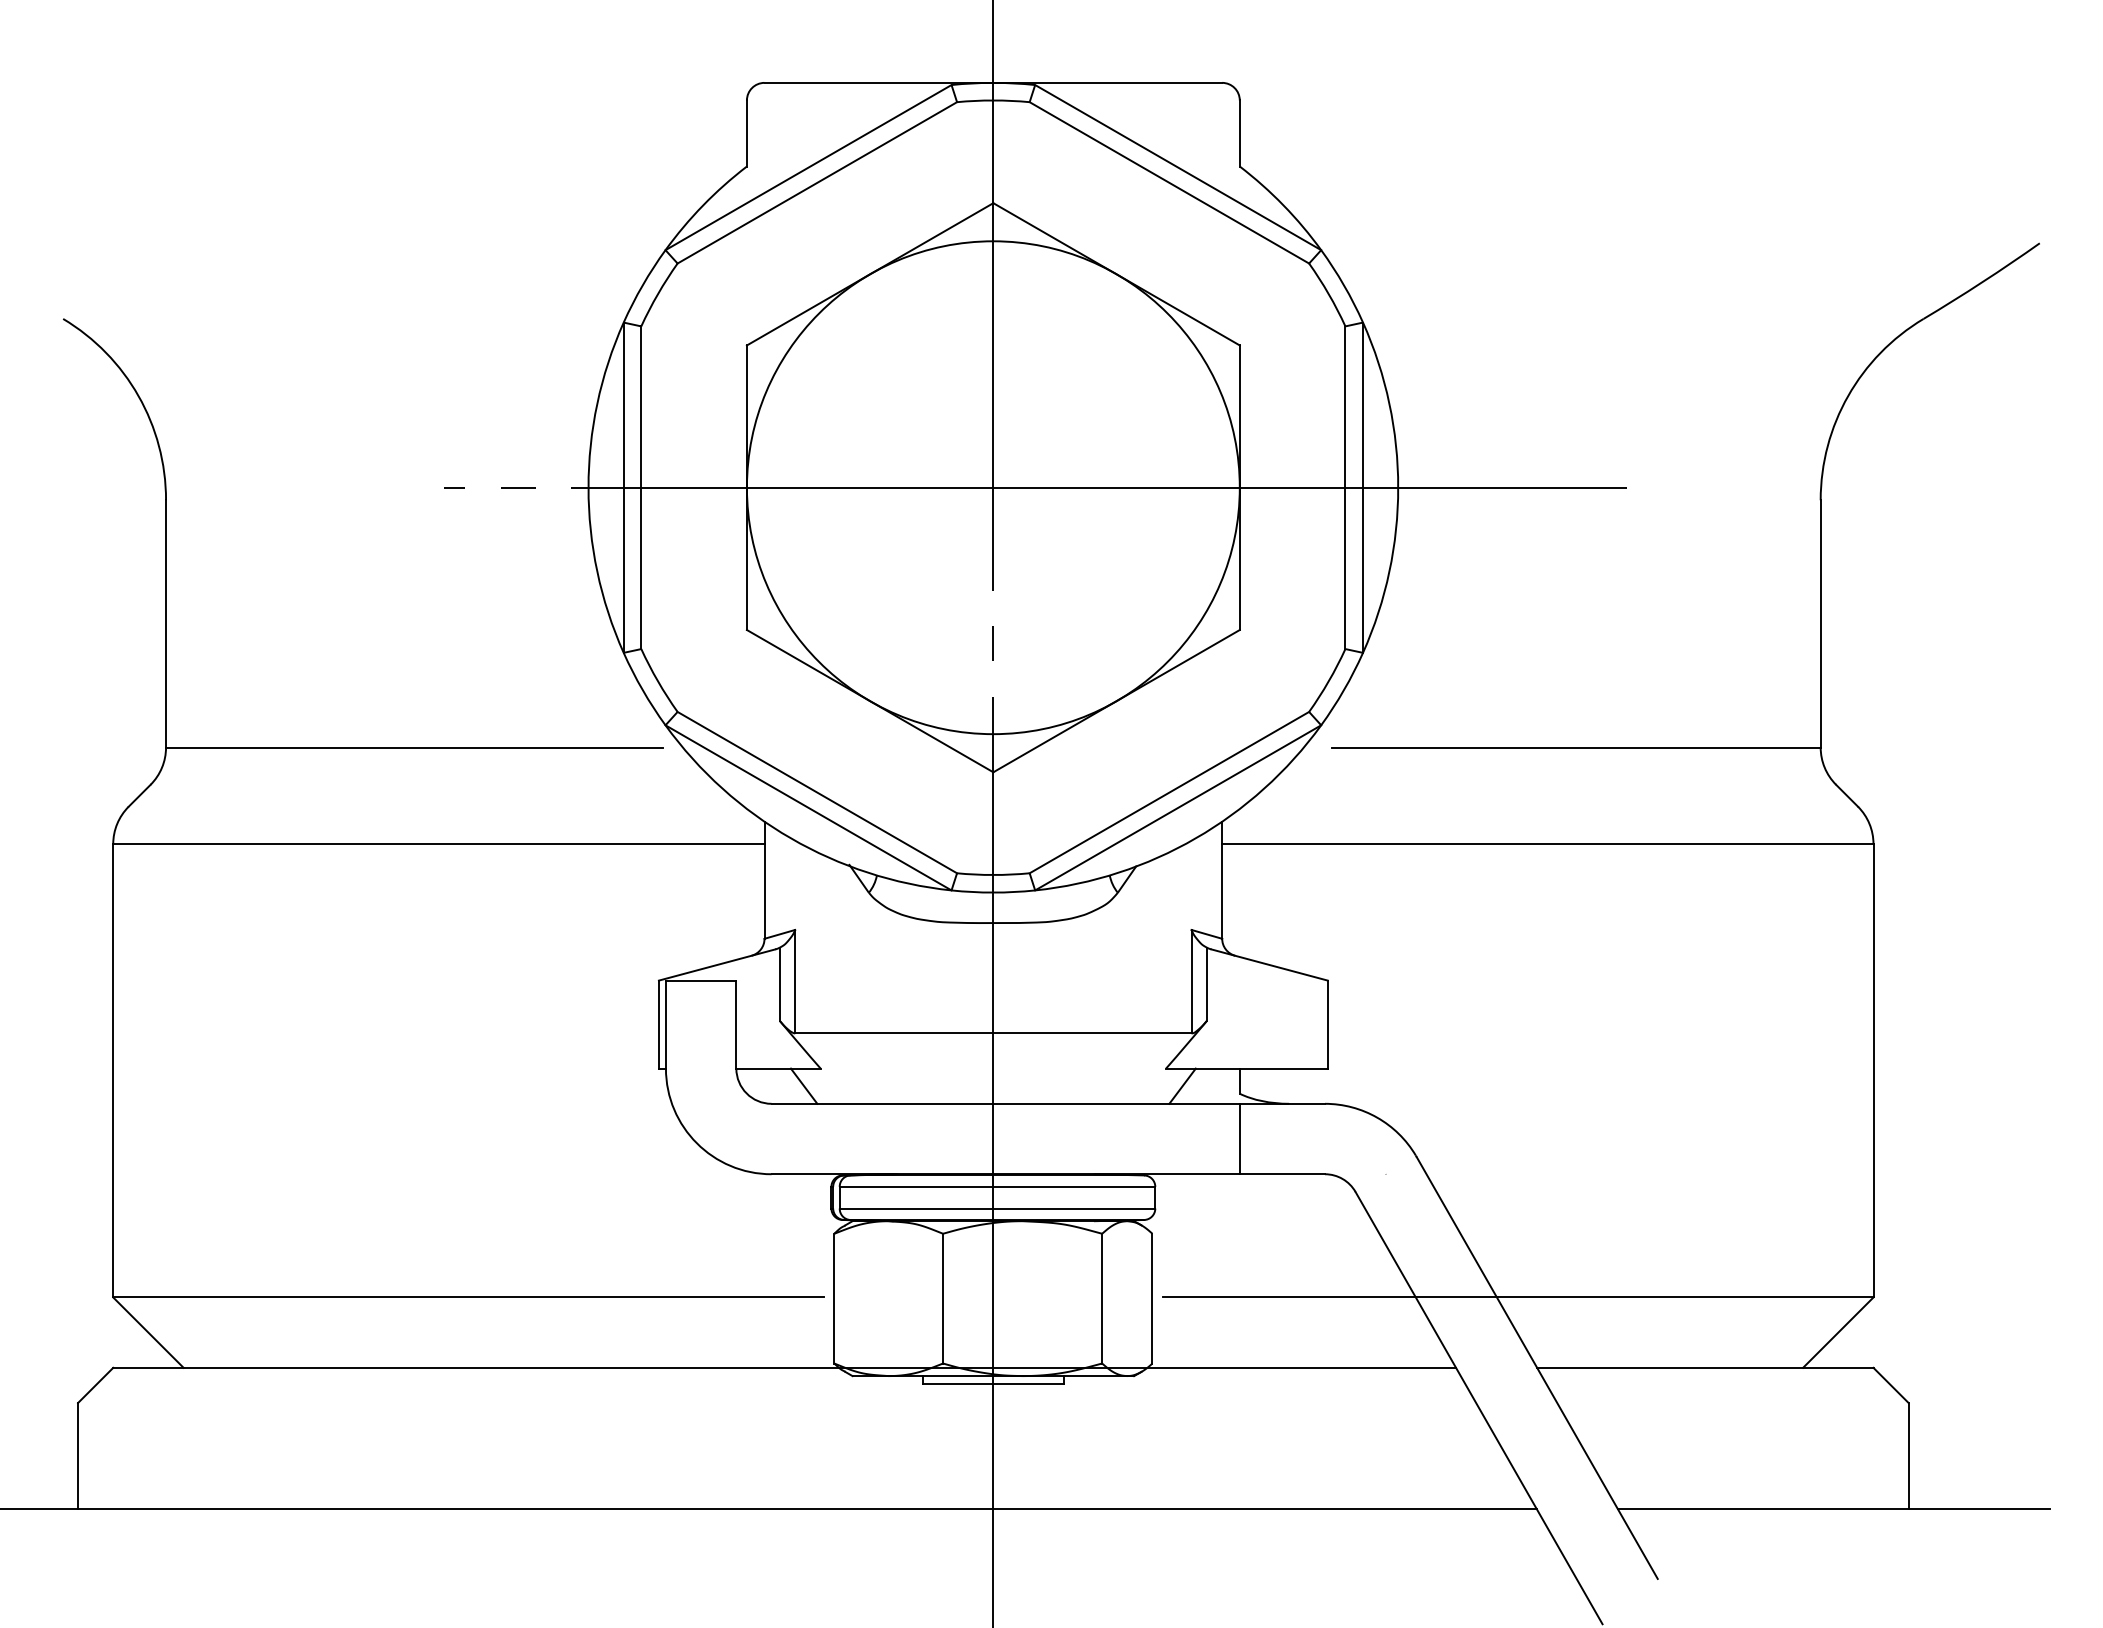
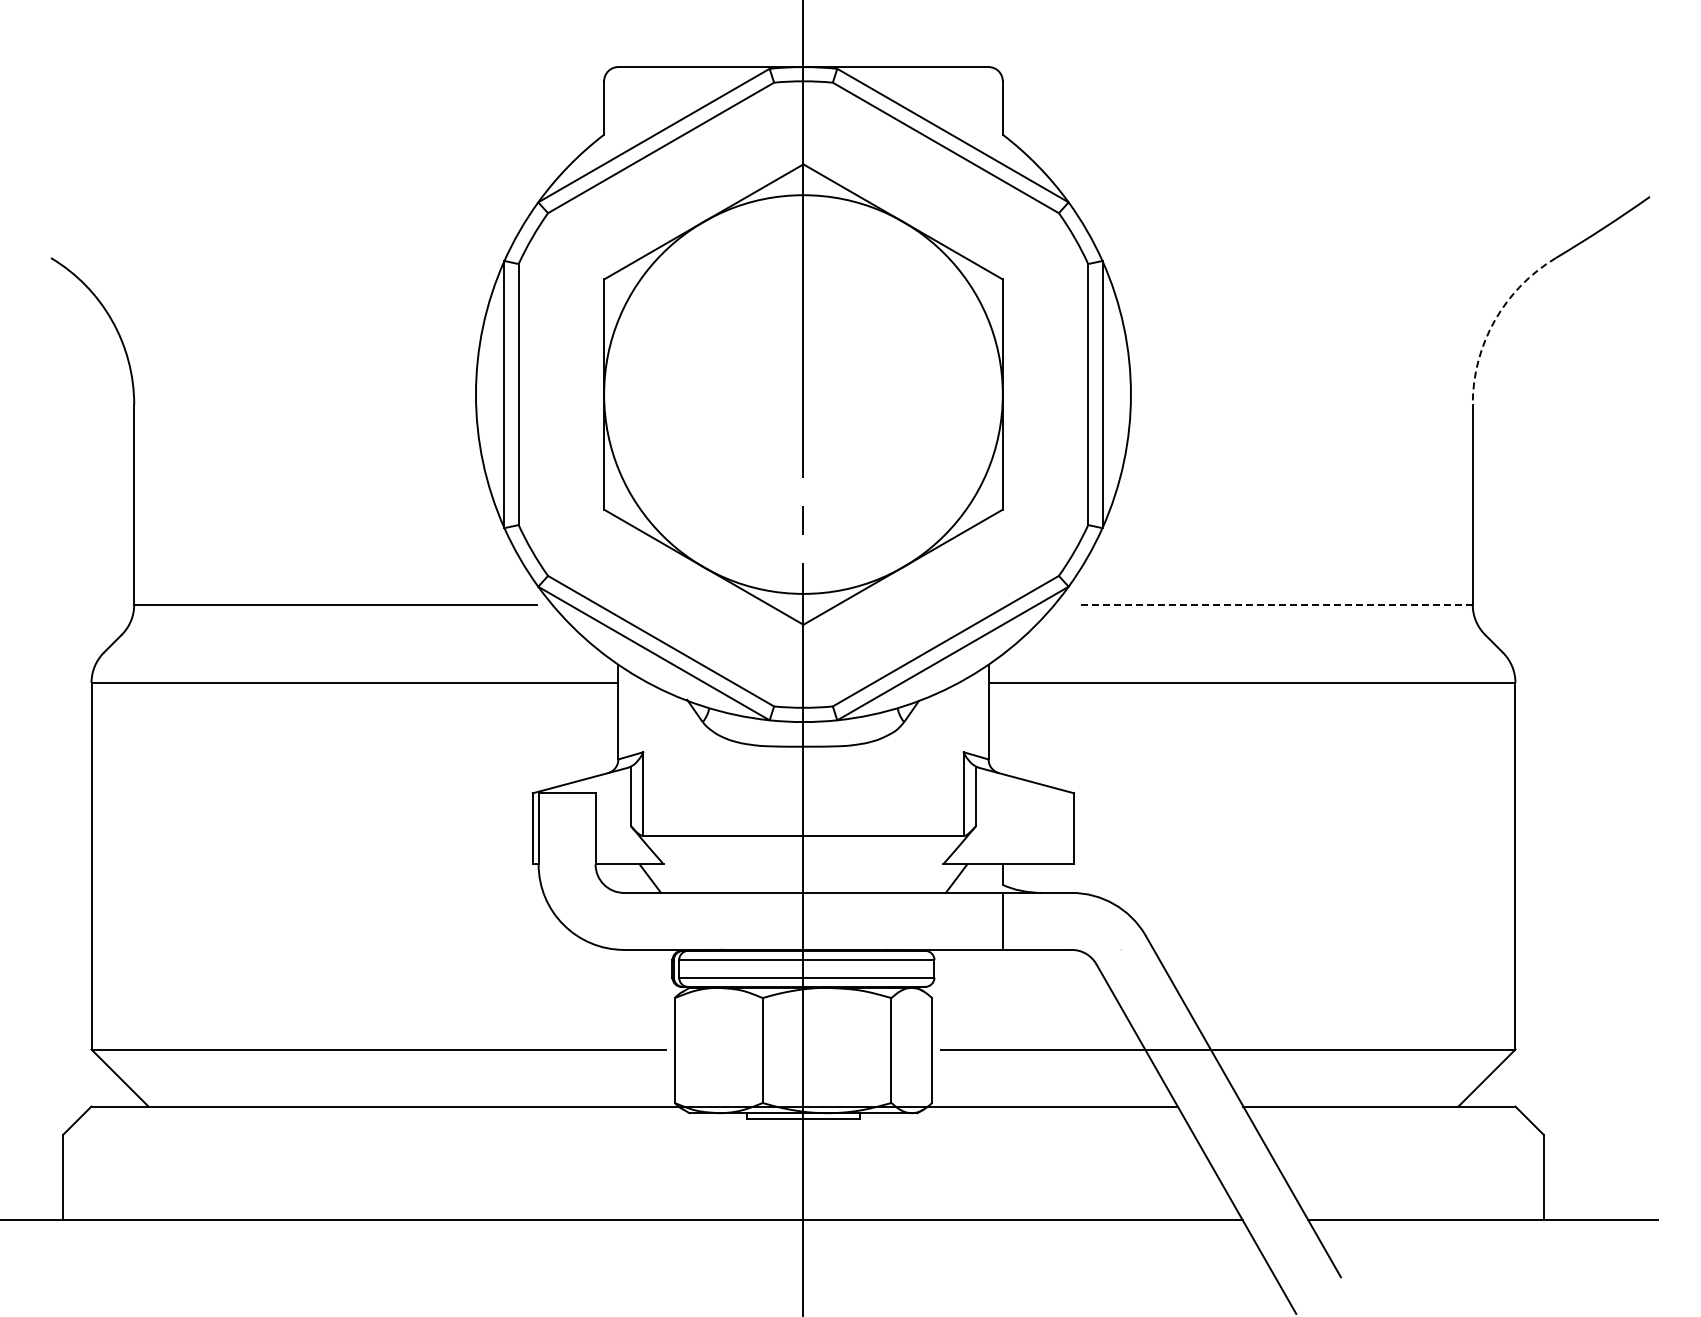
arc: (1847, 396) -> (1494, 320), solid -> dashed
line: (1035, 487) -> (837, 394), removed
line: (1576, 747) -> (1275, 604), solid -> dashed

